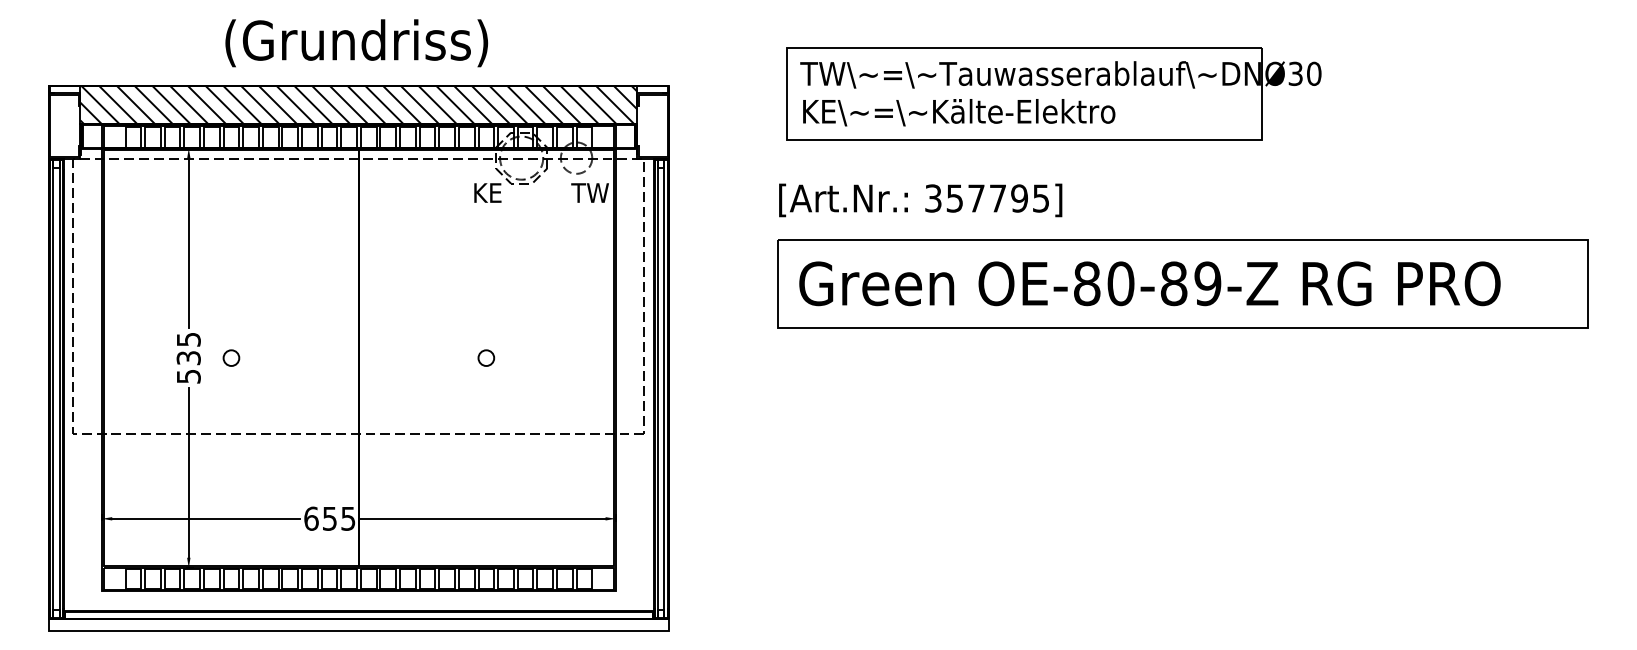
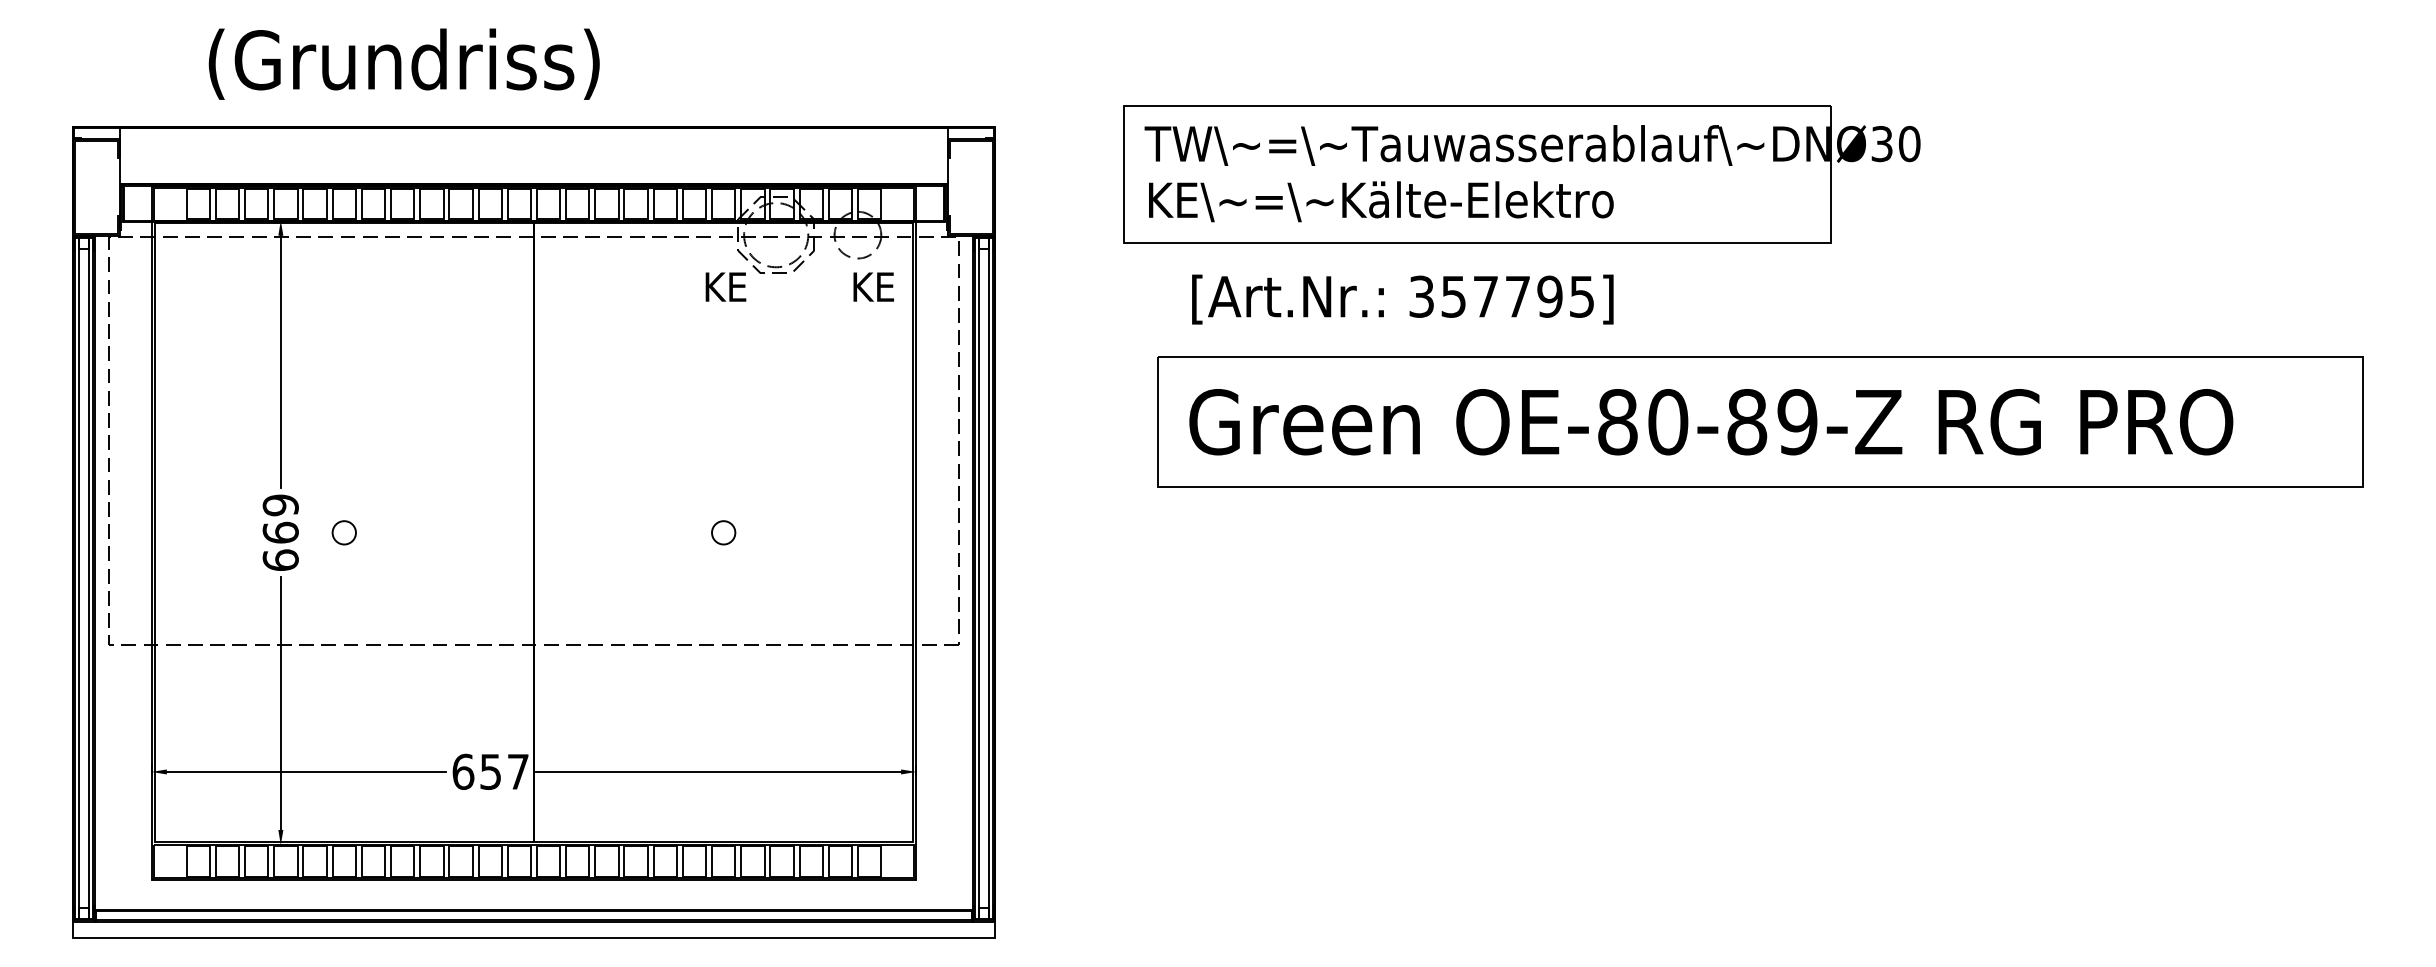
text: (356, 43) -> (403, 64), moved
part: (1053, 93) -> (1521, 173), moved
hatch: (358, 105) -> (533, 156), removed
text: (589, 192) -> (877, 286), TW -> KE
text: (920, 200) -> (1402, 299), moved
text: (188, 357) -> (280, 531), 535 -> 669
text: (348, 518) -> (518, 771), 655 -> 657

